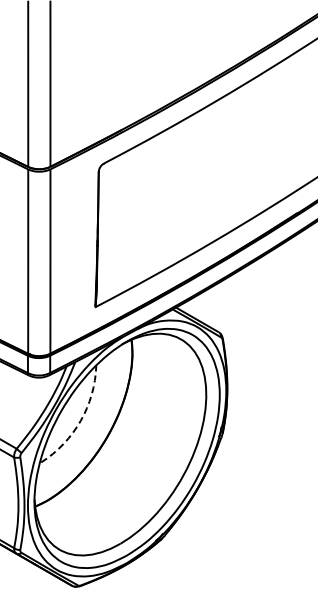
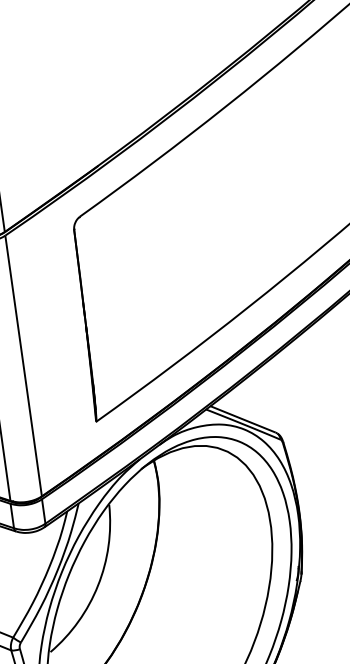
arc: (80, 421) -> (97, 586), dashed -> solid

